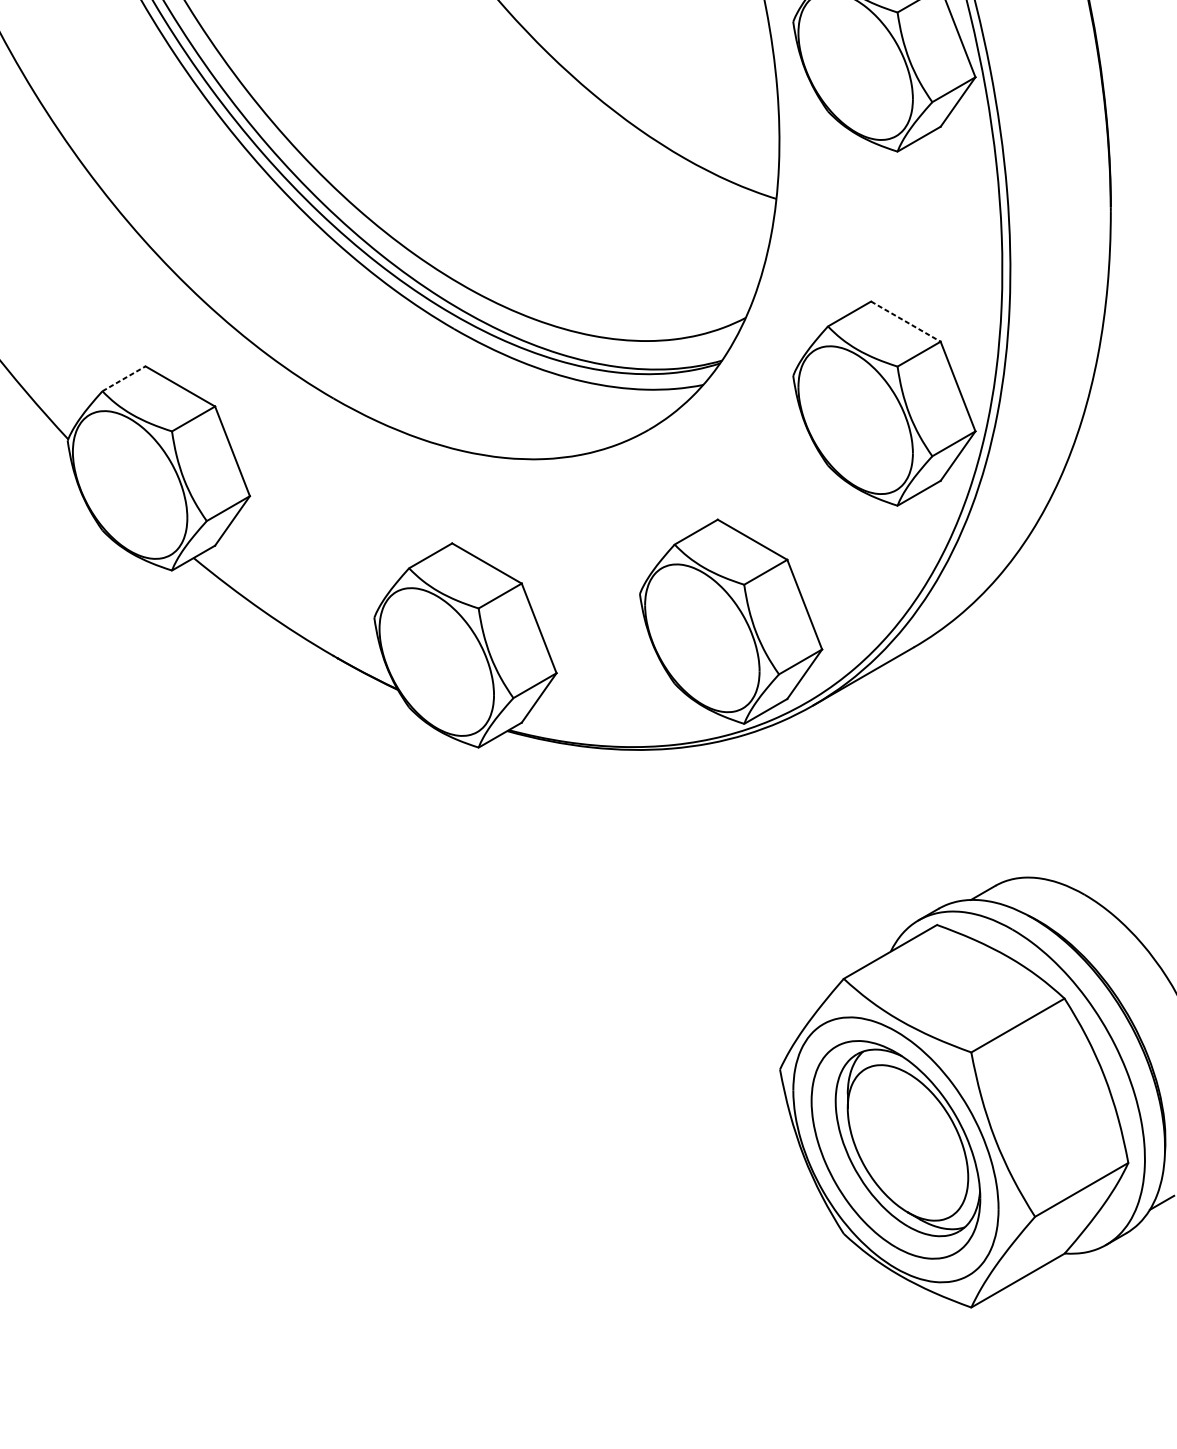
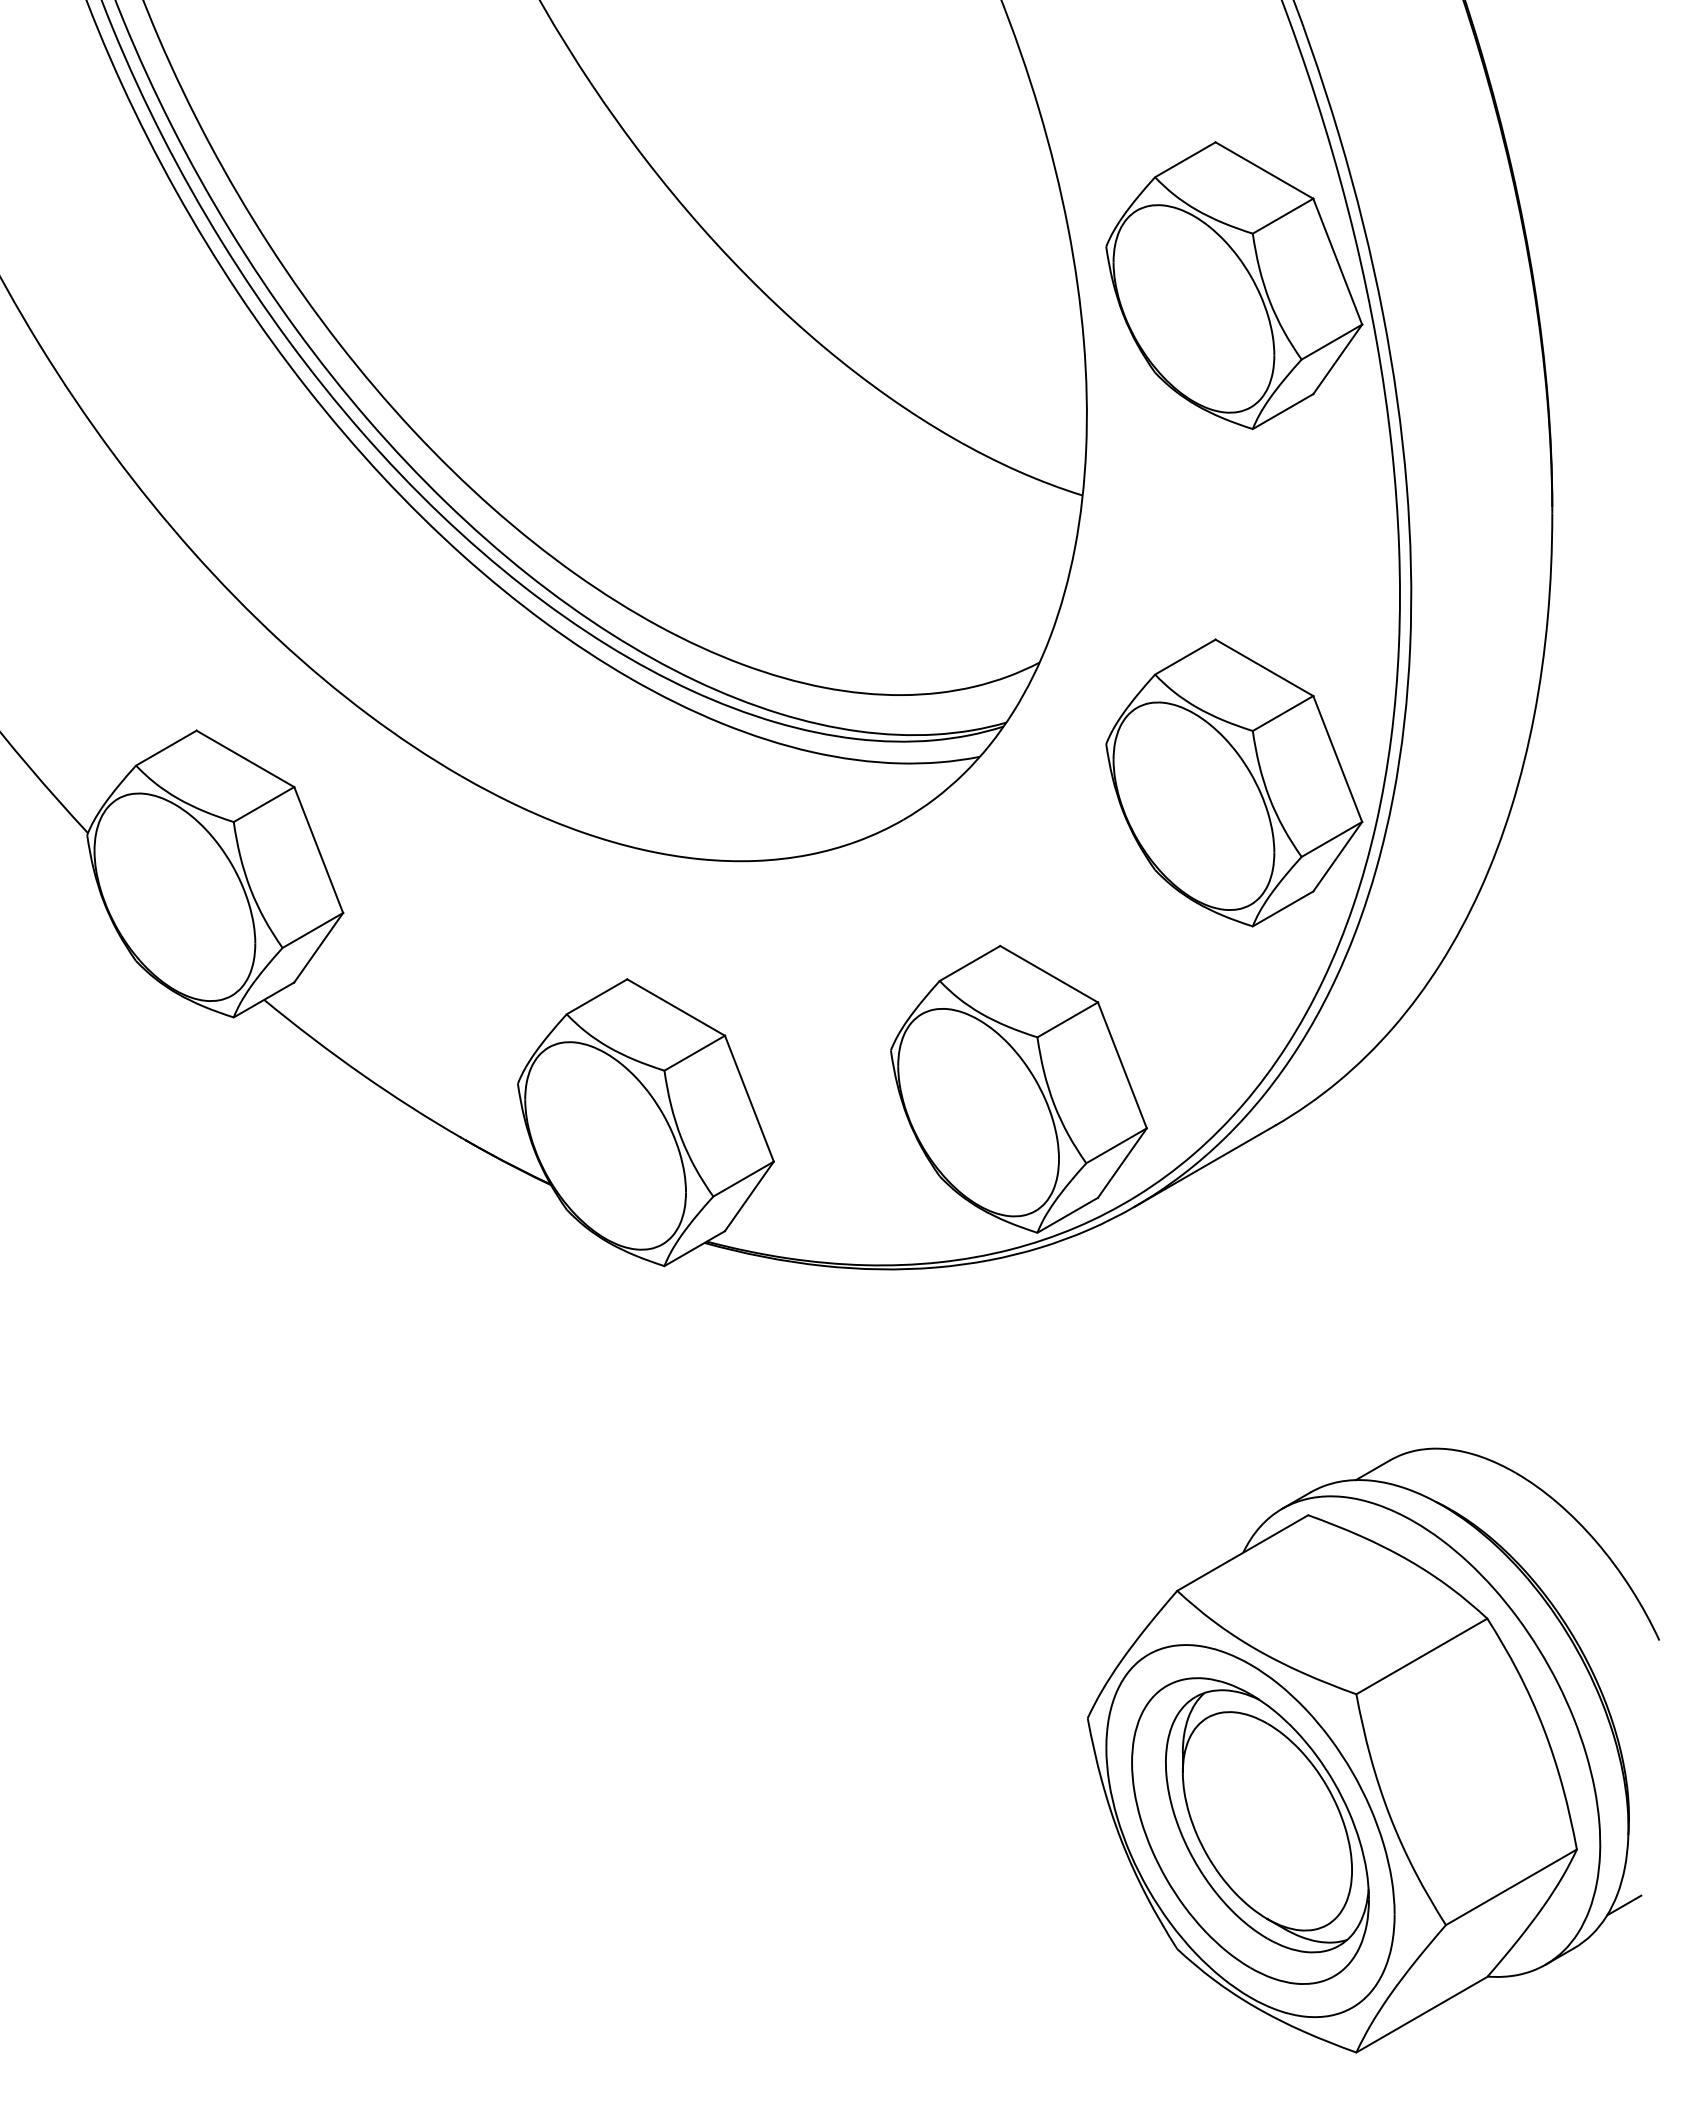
line: (905, 322) -> (1264, 668), dashed -> solid
line: (124, 379) -> (166, 748), dashed -> solid

